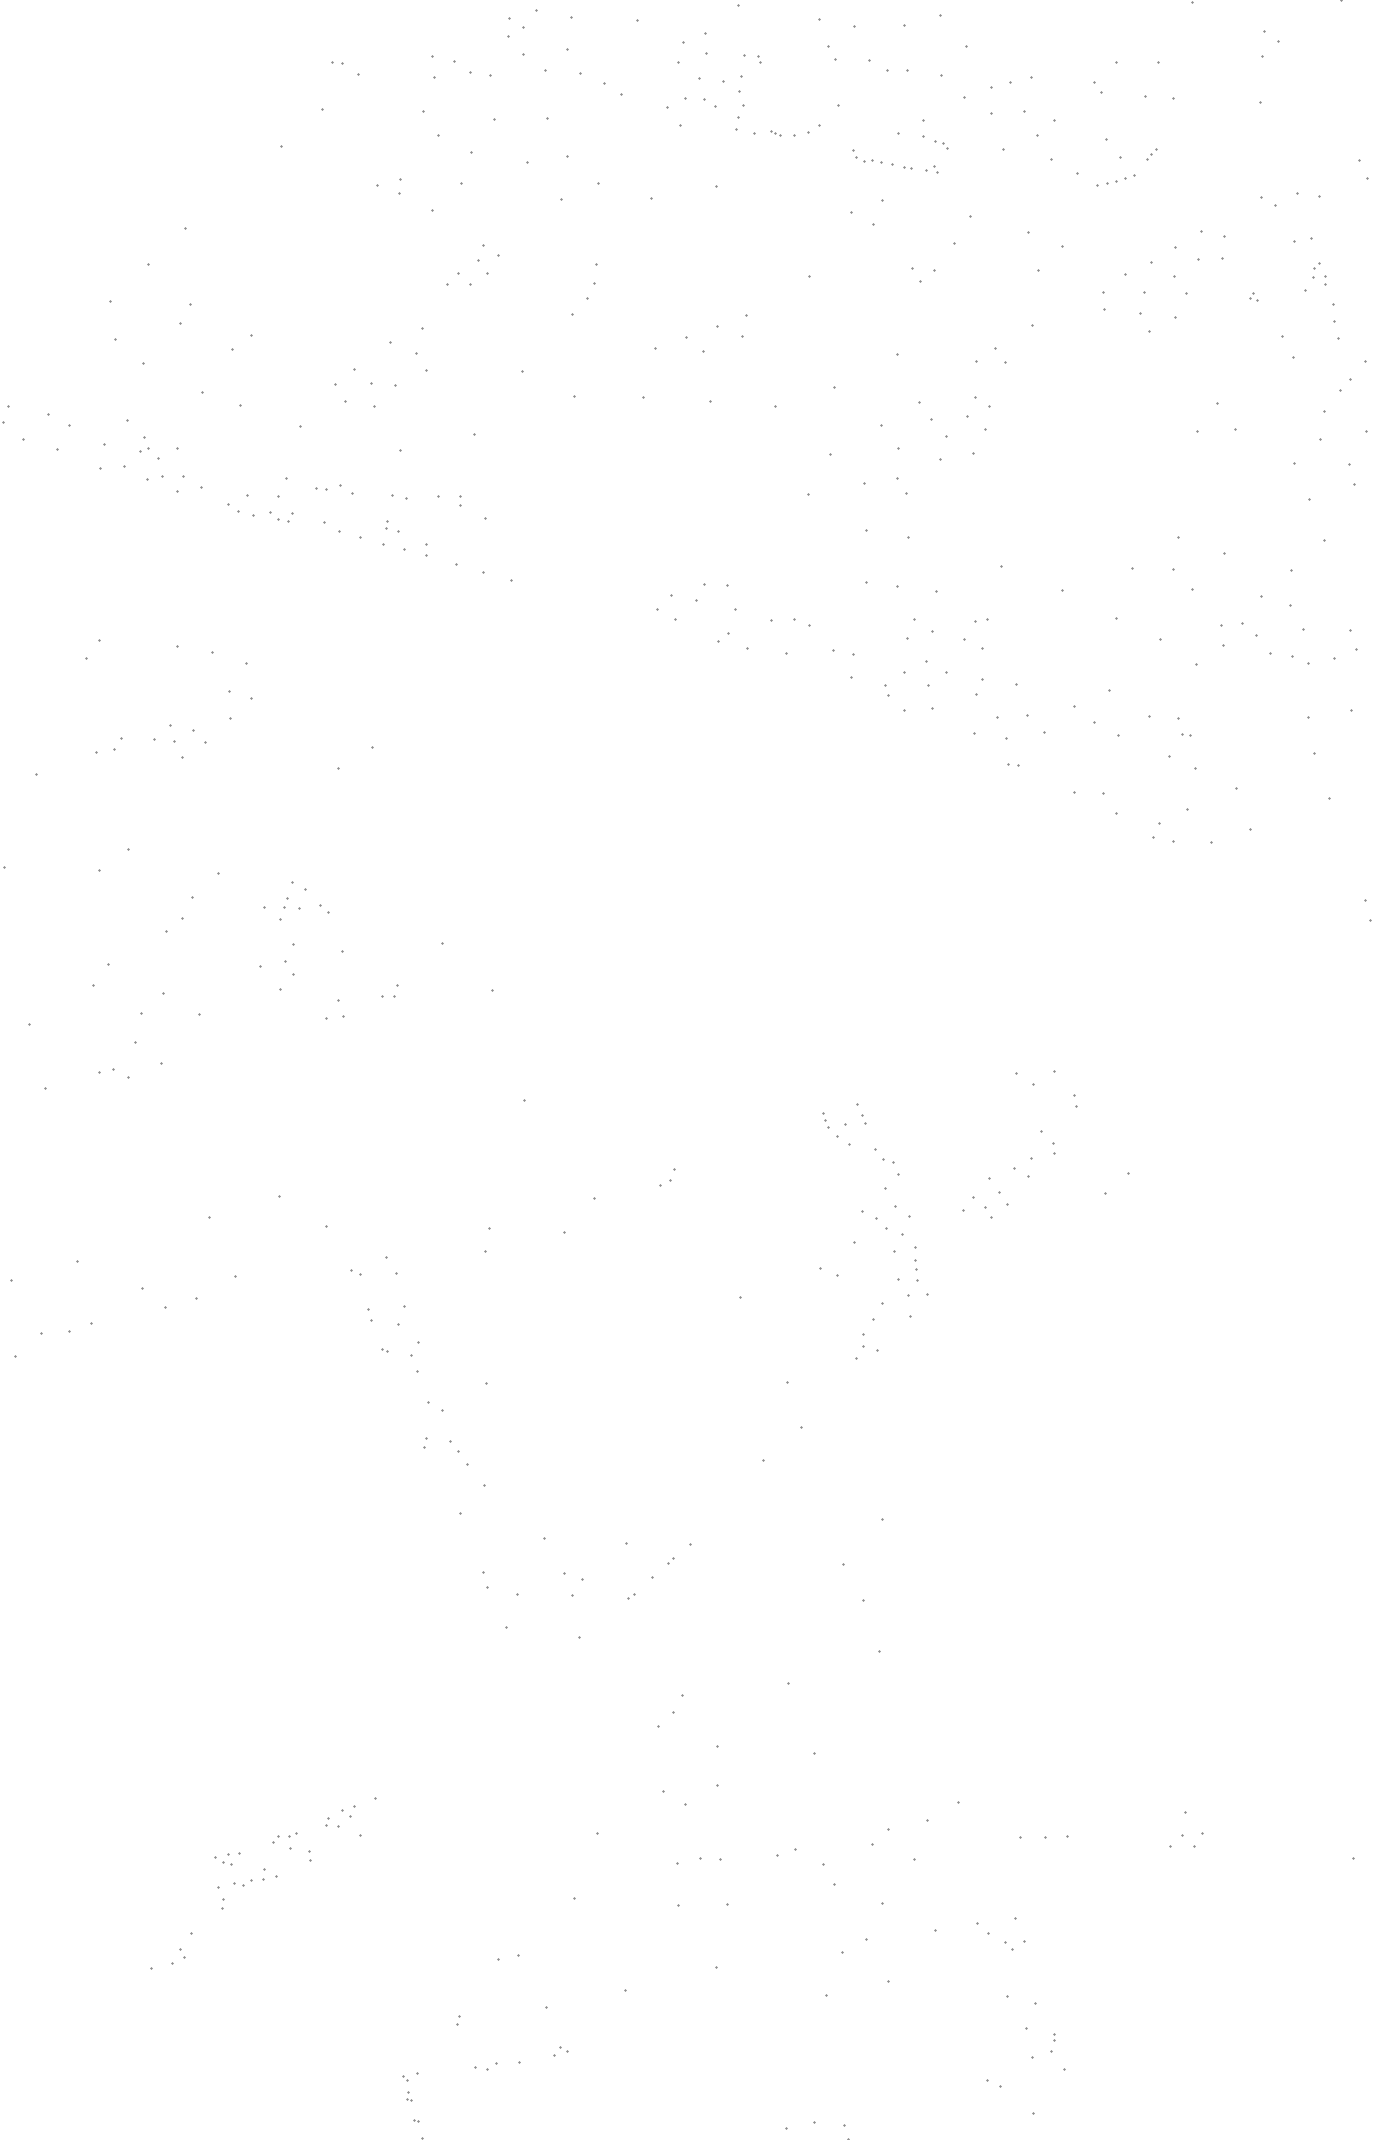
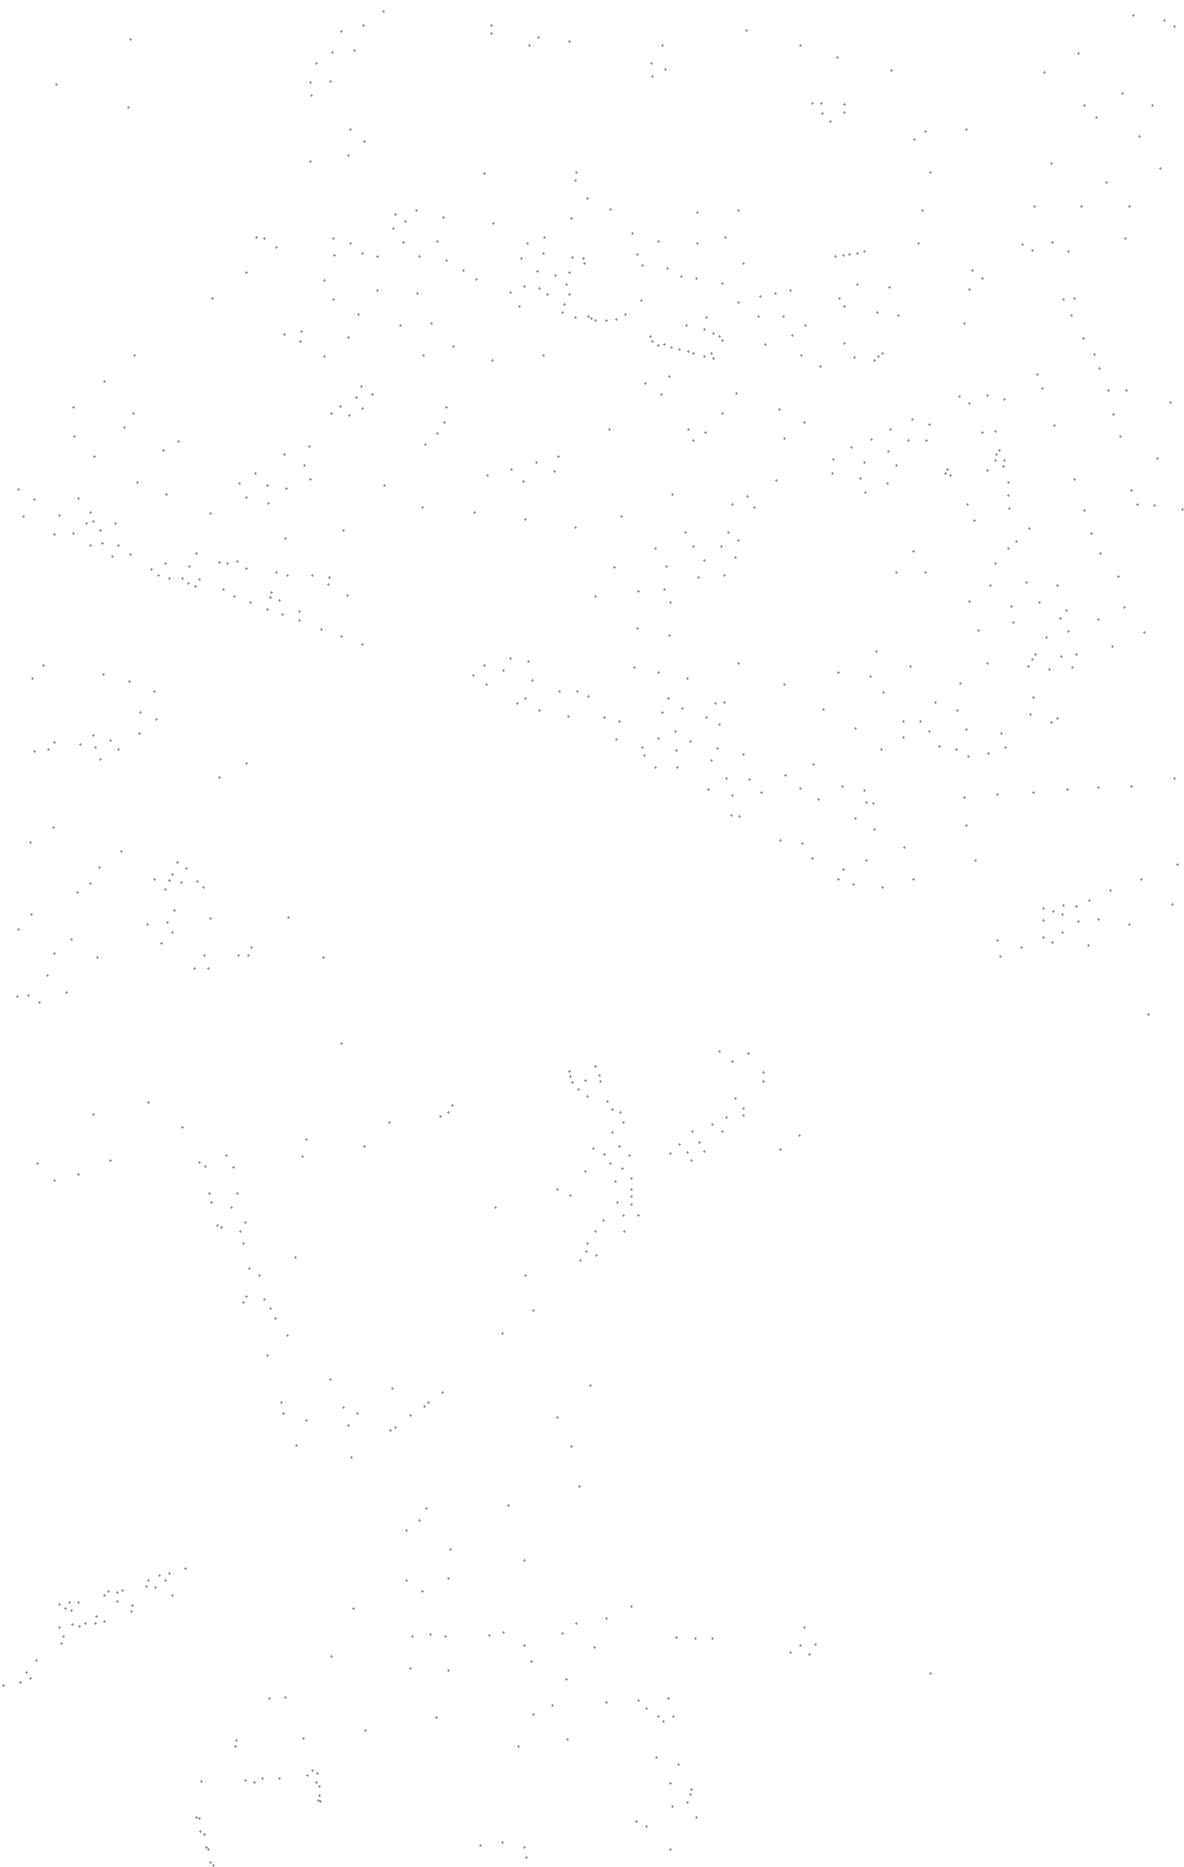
part: (1116, 180) -> (849, 253), moved
part: (407, 2087) -> (318, 1791), moved

